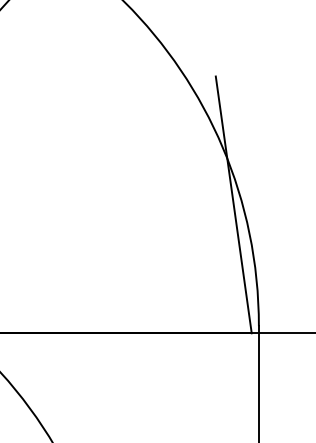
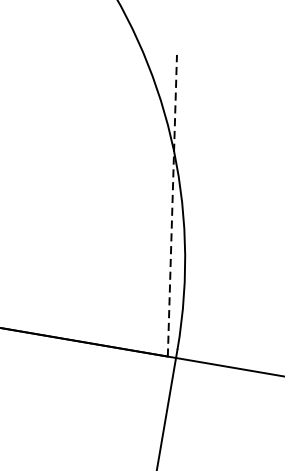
line: (233, 204) -> (172, 205), solid -> dashed

